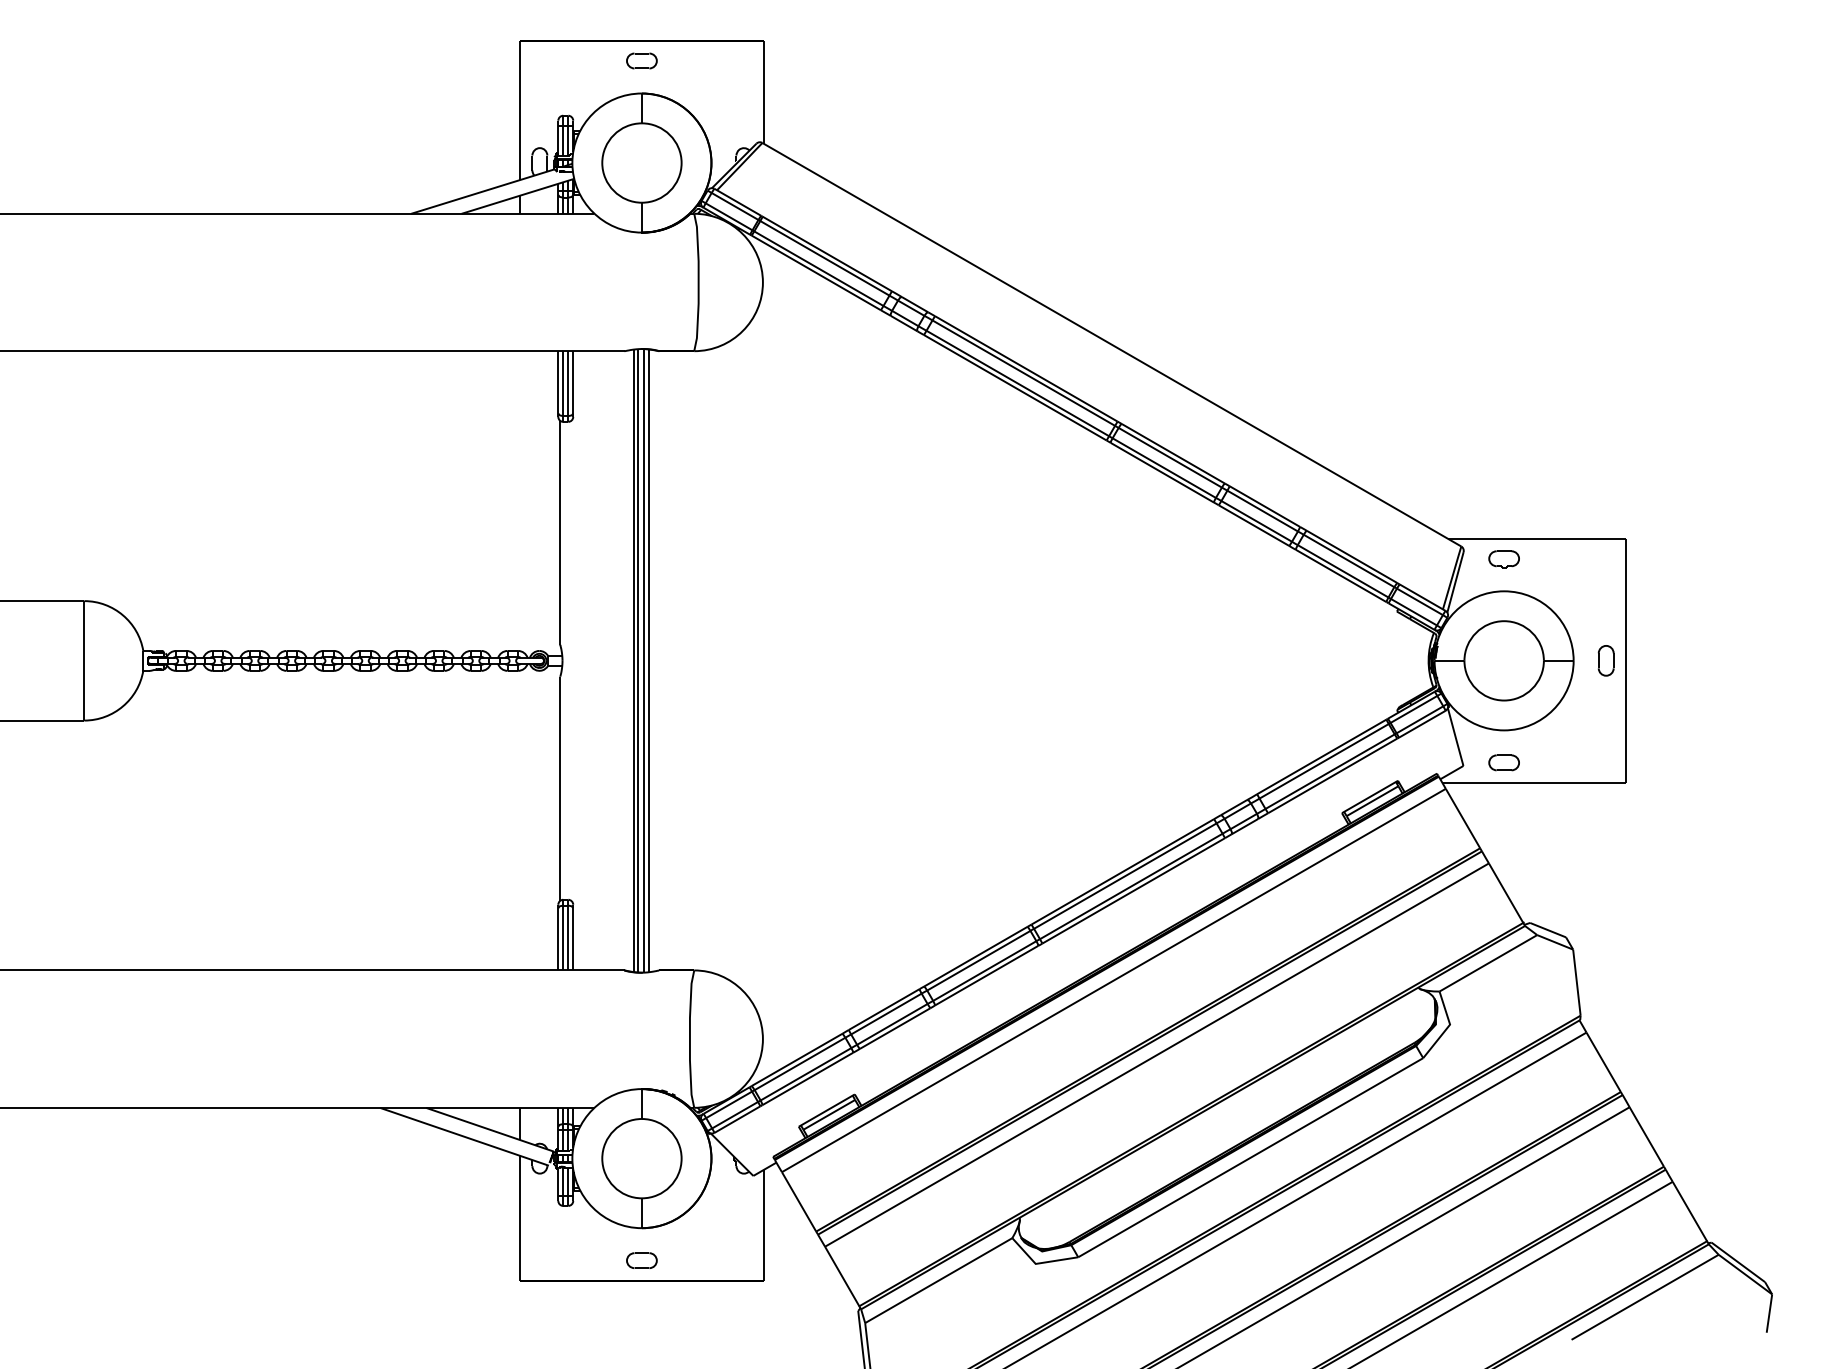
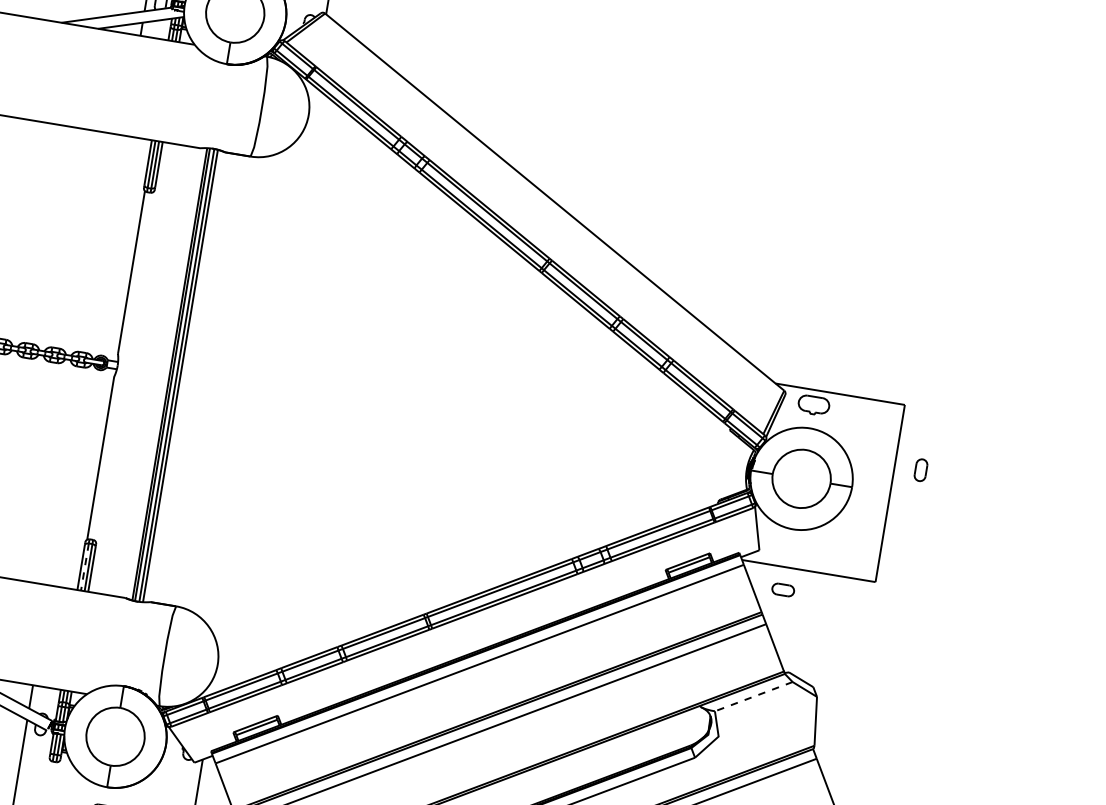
part: (1503, 559) -> (813, 405), size x1.4
part: (1605, 660) -> (920, 469), moved
part: (1503, 762) -> (782, 589), moved
line: (563, 938) -> (85, 567), solid -> dashed
line: (1487, 963) -> (753, 696), solid -> dashed

